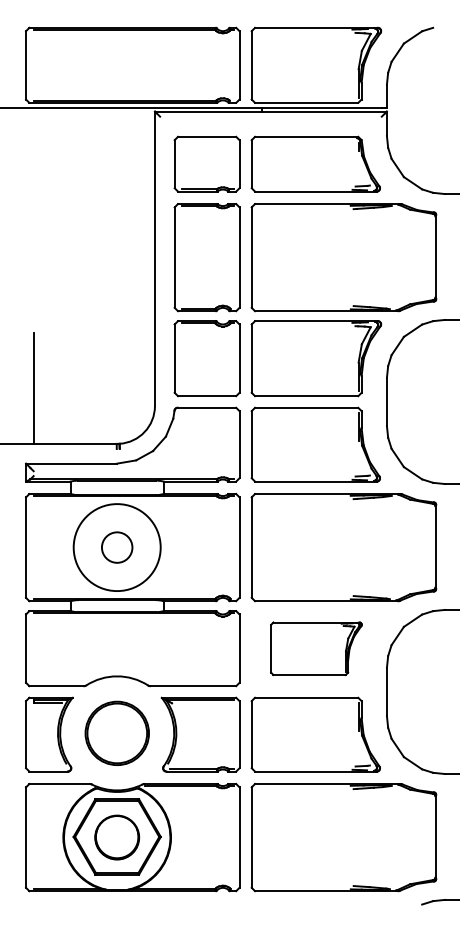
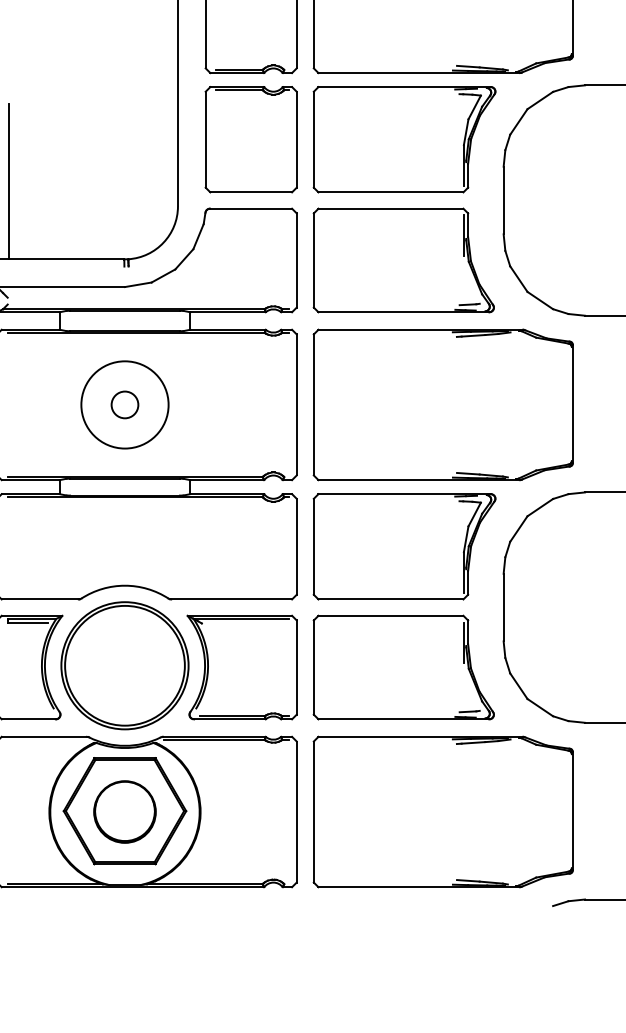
circle: (116, 547) -> (124, 404), size x0.62
circle: (117, 547) -> (125, 404), size x0.71
part: (316, 648) -> (404, 546), size x1.43
part: (117, 733) -> (125, 665), size x1.43

